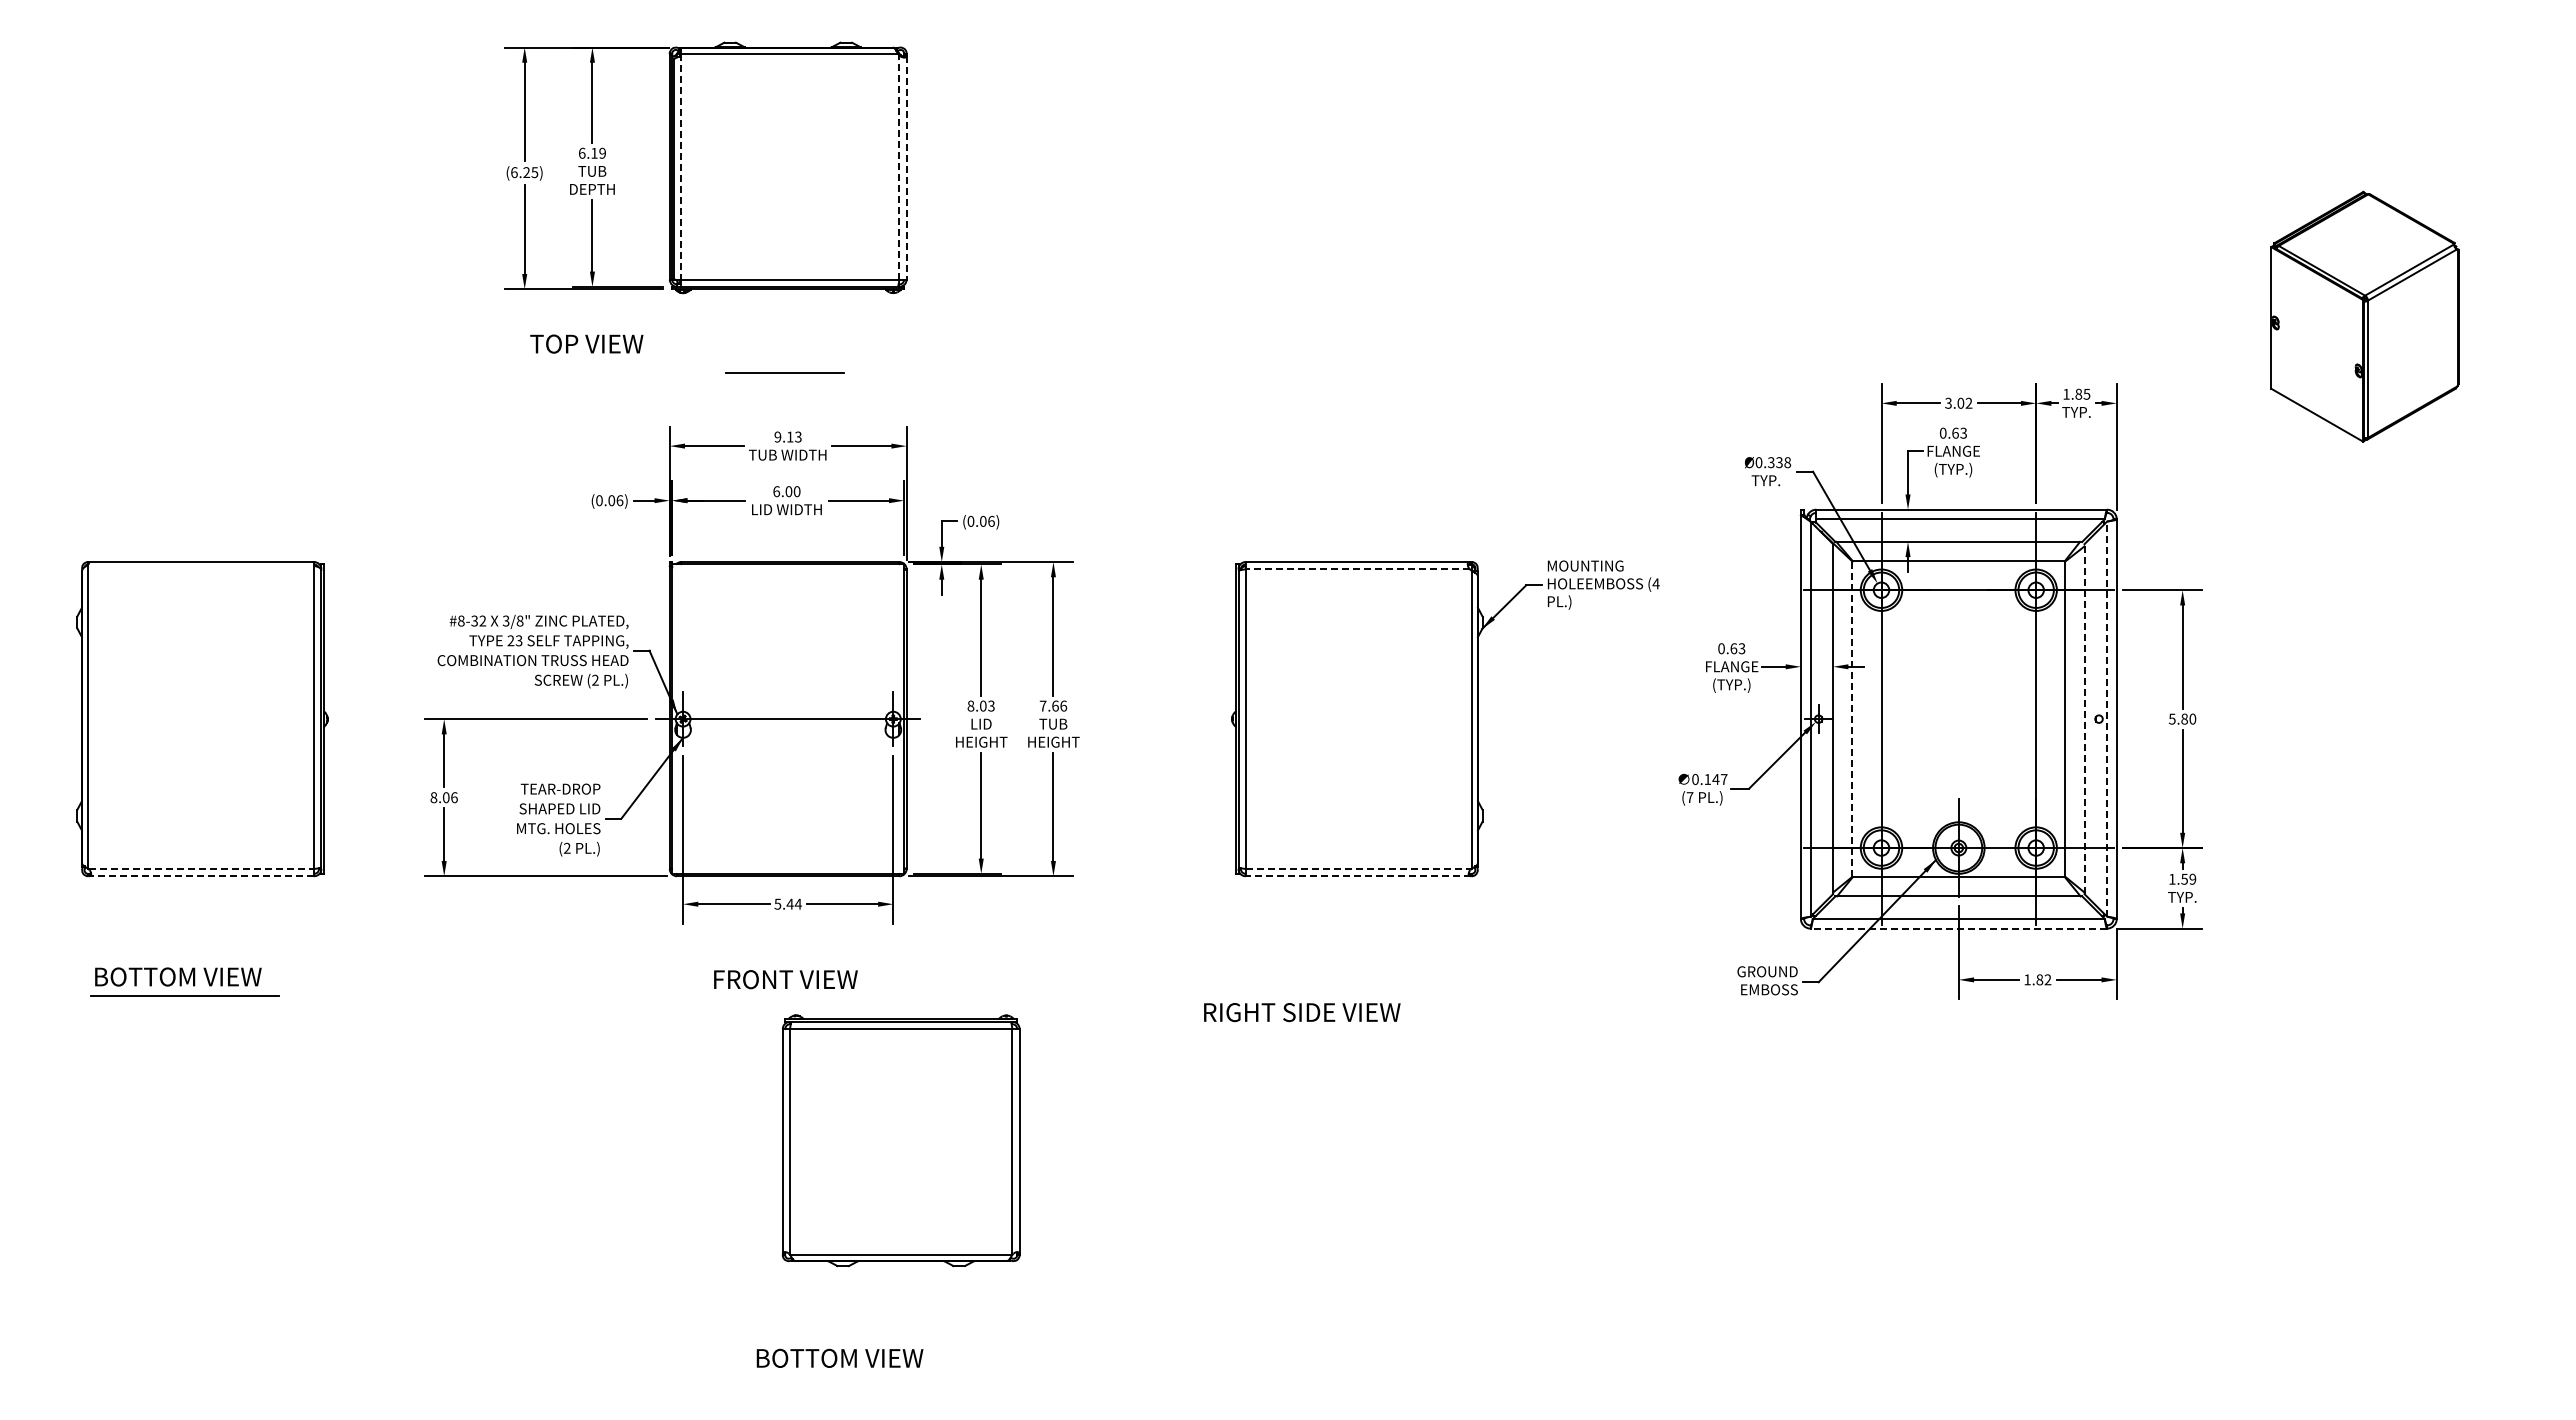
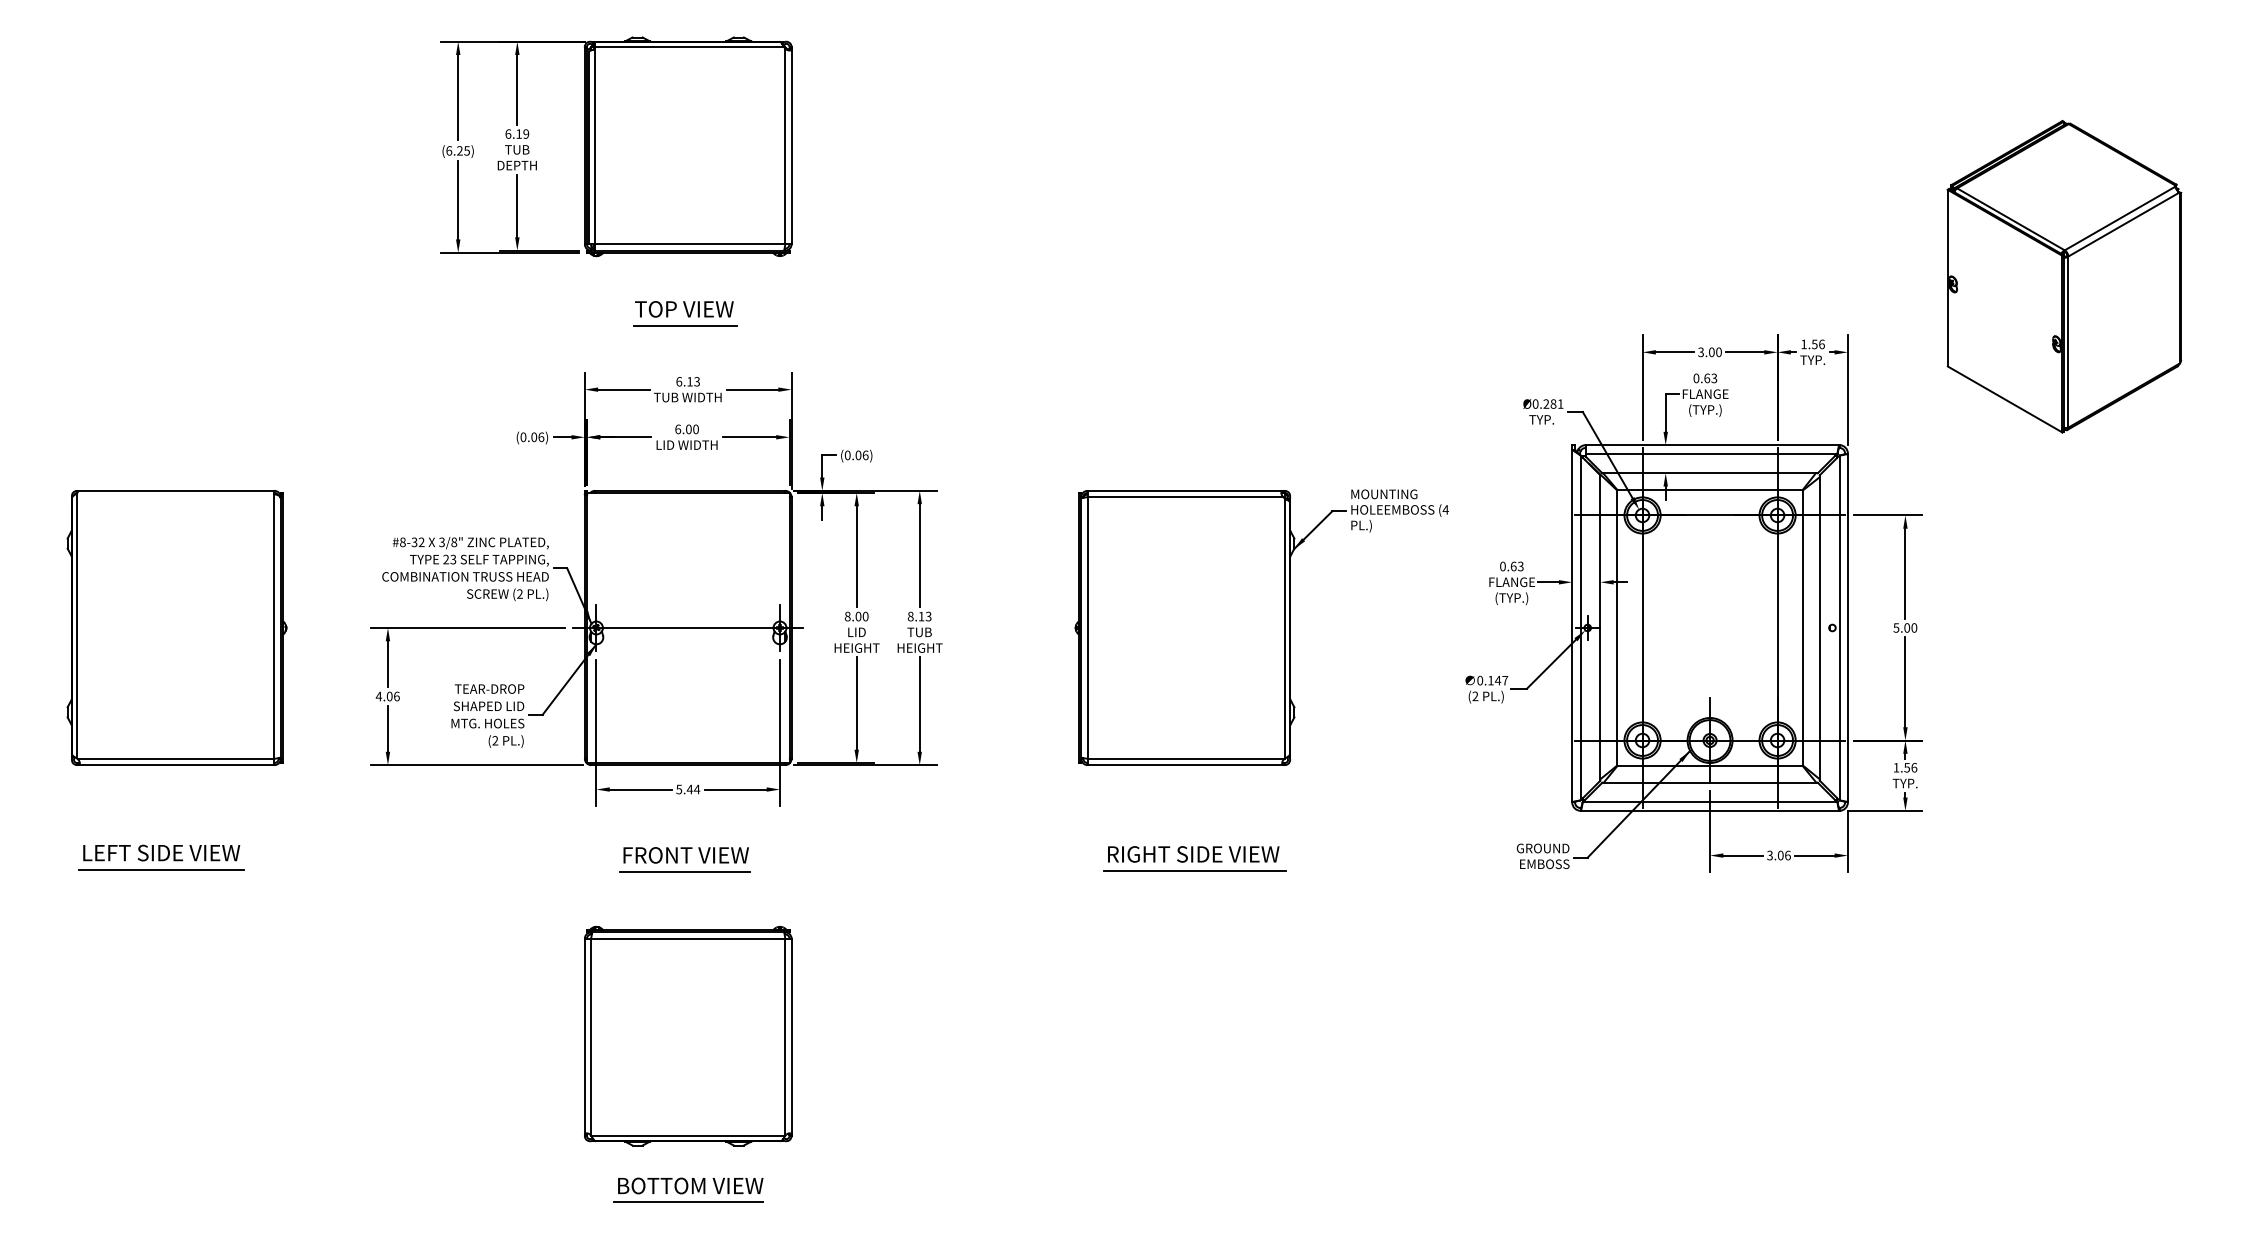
line: (681, 167) -> (595, 146), dashed -> solid
line: (899, 167) -> (785, 146), dashed -> solid
line: (906, 168) -> (791, 147), dashed -> solid
part: (2364, 316) -> (2064, 276), size x1.43
text: (586, 343) -> (684, 308), moved
text: (2082, 393) -> (1818, 343), 1.85 -> 1.56
text: (1968, 403) -> (1718, 352), 3.02 -> 3.00
text: (777, 436) -> (678, 381), 9.13 -> 6.13
text: (1779, 462) -> (1553, 403), Ø0.338 -> Ø0.281
line: (1357, 569) -> (1185, 497), dashed -> solid
text: (991, 705) -> (865, 616), 8.03 -> 8.00
text: (1053, 705) -> (919, 616), 7.66 -> 8.13
line: (1852, 719) -> (1617, 628), dashed -> solid
line: (2084, 719) -> (1819, 628), dashed -> solid
line: (2107, 719) -> (1839, 628), dashed -> solid
text: (2184, 719) -> (1907, 628), 5.80 -> 5.00
text: (433, 797) -> (378, 696), 8.06 -> 4.06
text: (1689, 797) -> (1474, 696), (7 -> (2
line: (201, 869) -> (176, 759), dashed -> solid
line: (1358, 869) -> (1186, 759), dashed -> solid
line: (201, 876) -> (176, 765), dashed -> solid
line: (1358, 876) -> (1186, 765), dashed -> solid
text: (2192, 878) -> (1914, 767), 1.59 -> 1.56
line: (1958, 928) -> (1709, 810), dashed -> solid
text: (185, 976) -> (162, 852), BOTTOM VIEW -> LEFT SIDE VIEW
text: (2037, 979) -> (1778, 855), 1.82 -> 3.06
line: (1368, 997) -> (1194, 870), added
line: (783, 998) -> (684, 871), added
text: (1302, 1012) -> (1193, 854), moved
part: (900, 1140) -> (687, 1035), moved
text: (839, 1357) -> (690, 1185), moved
line: (788, 1377) -> (688, 1202), added

